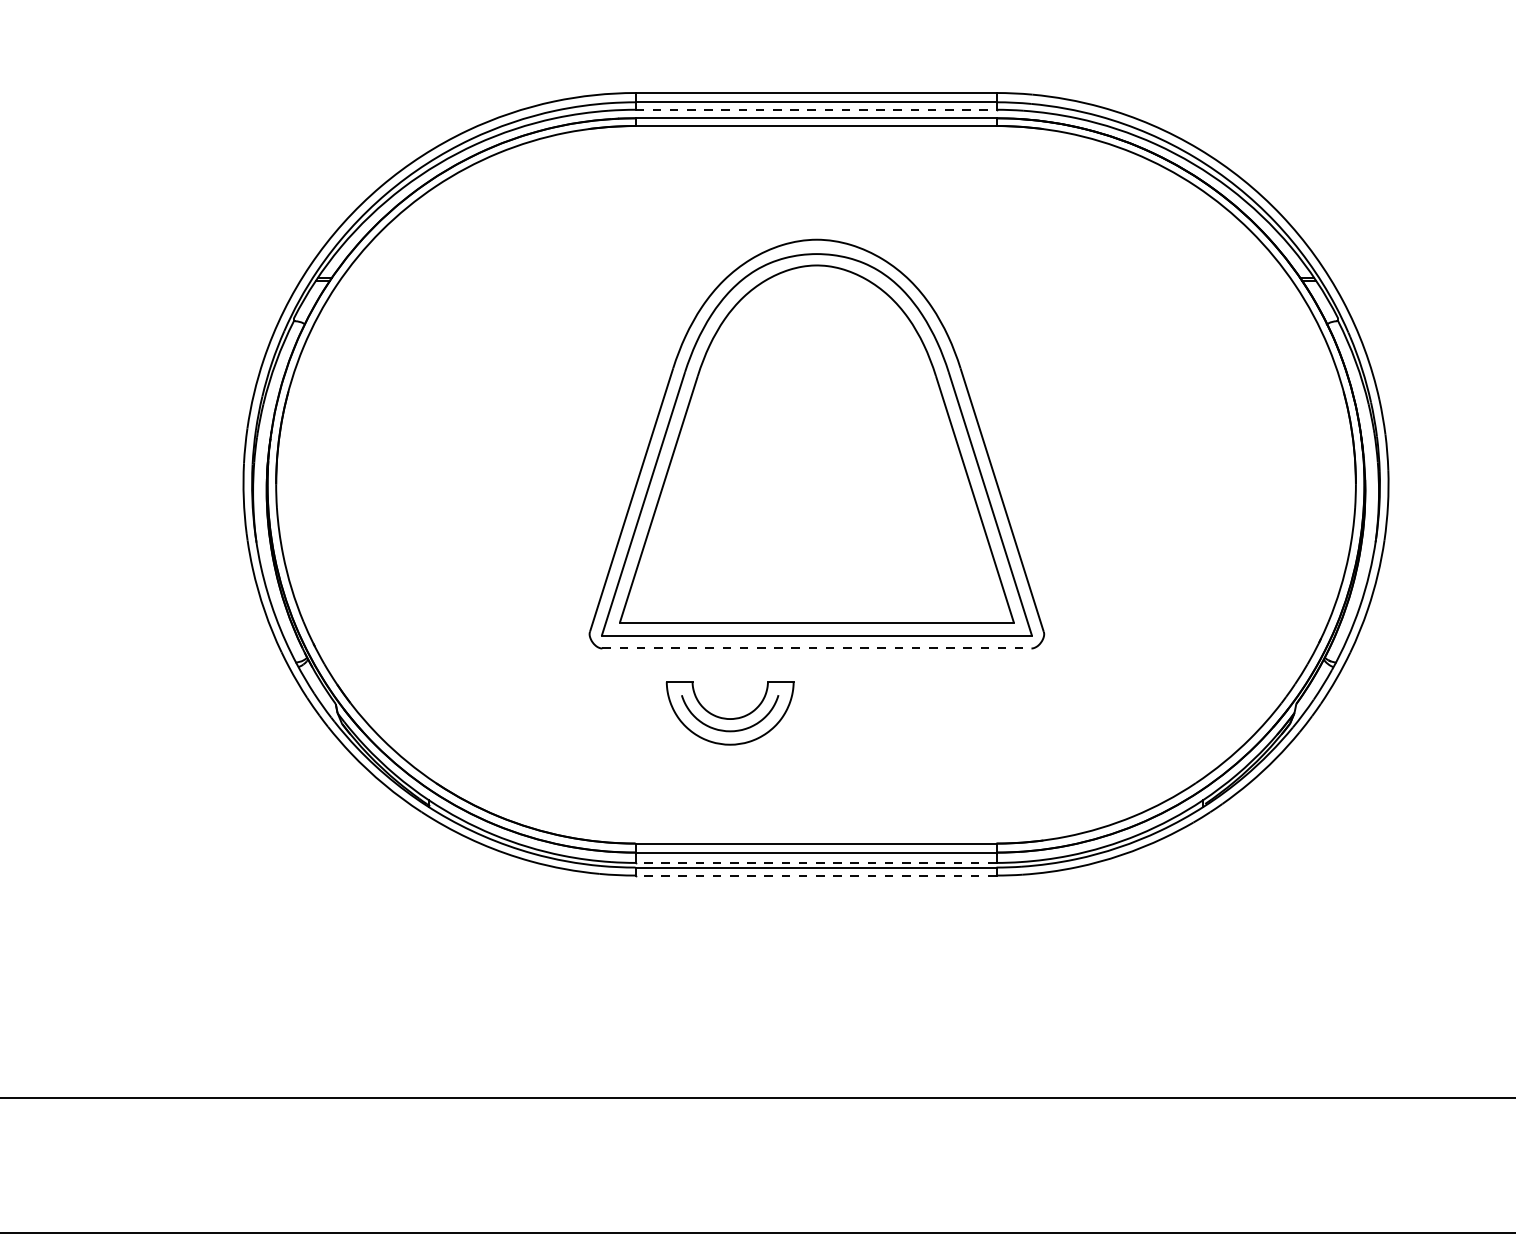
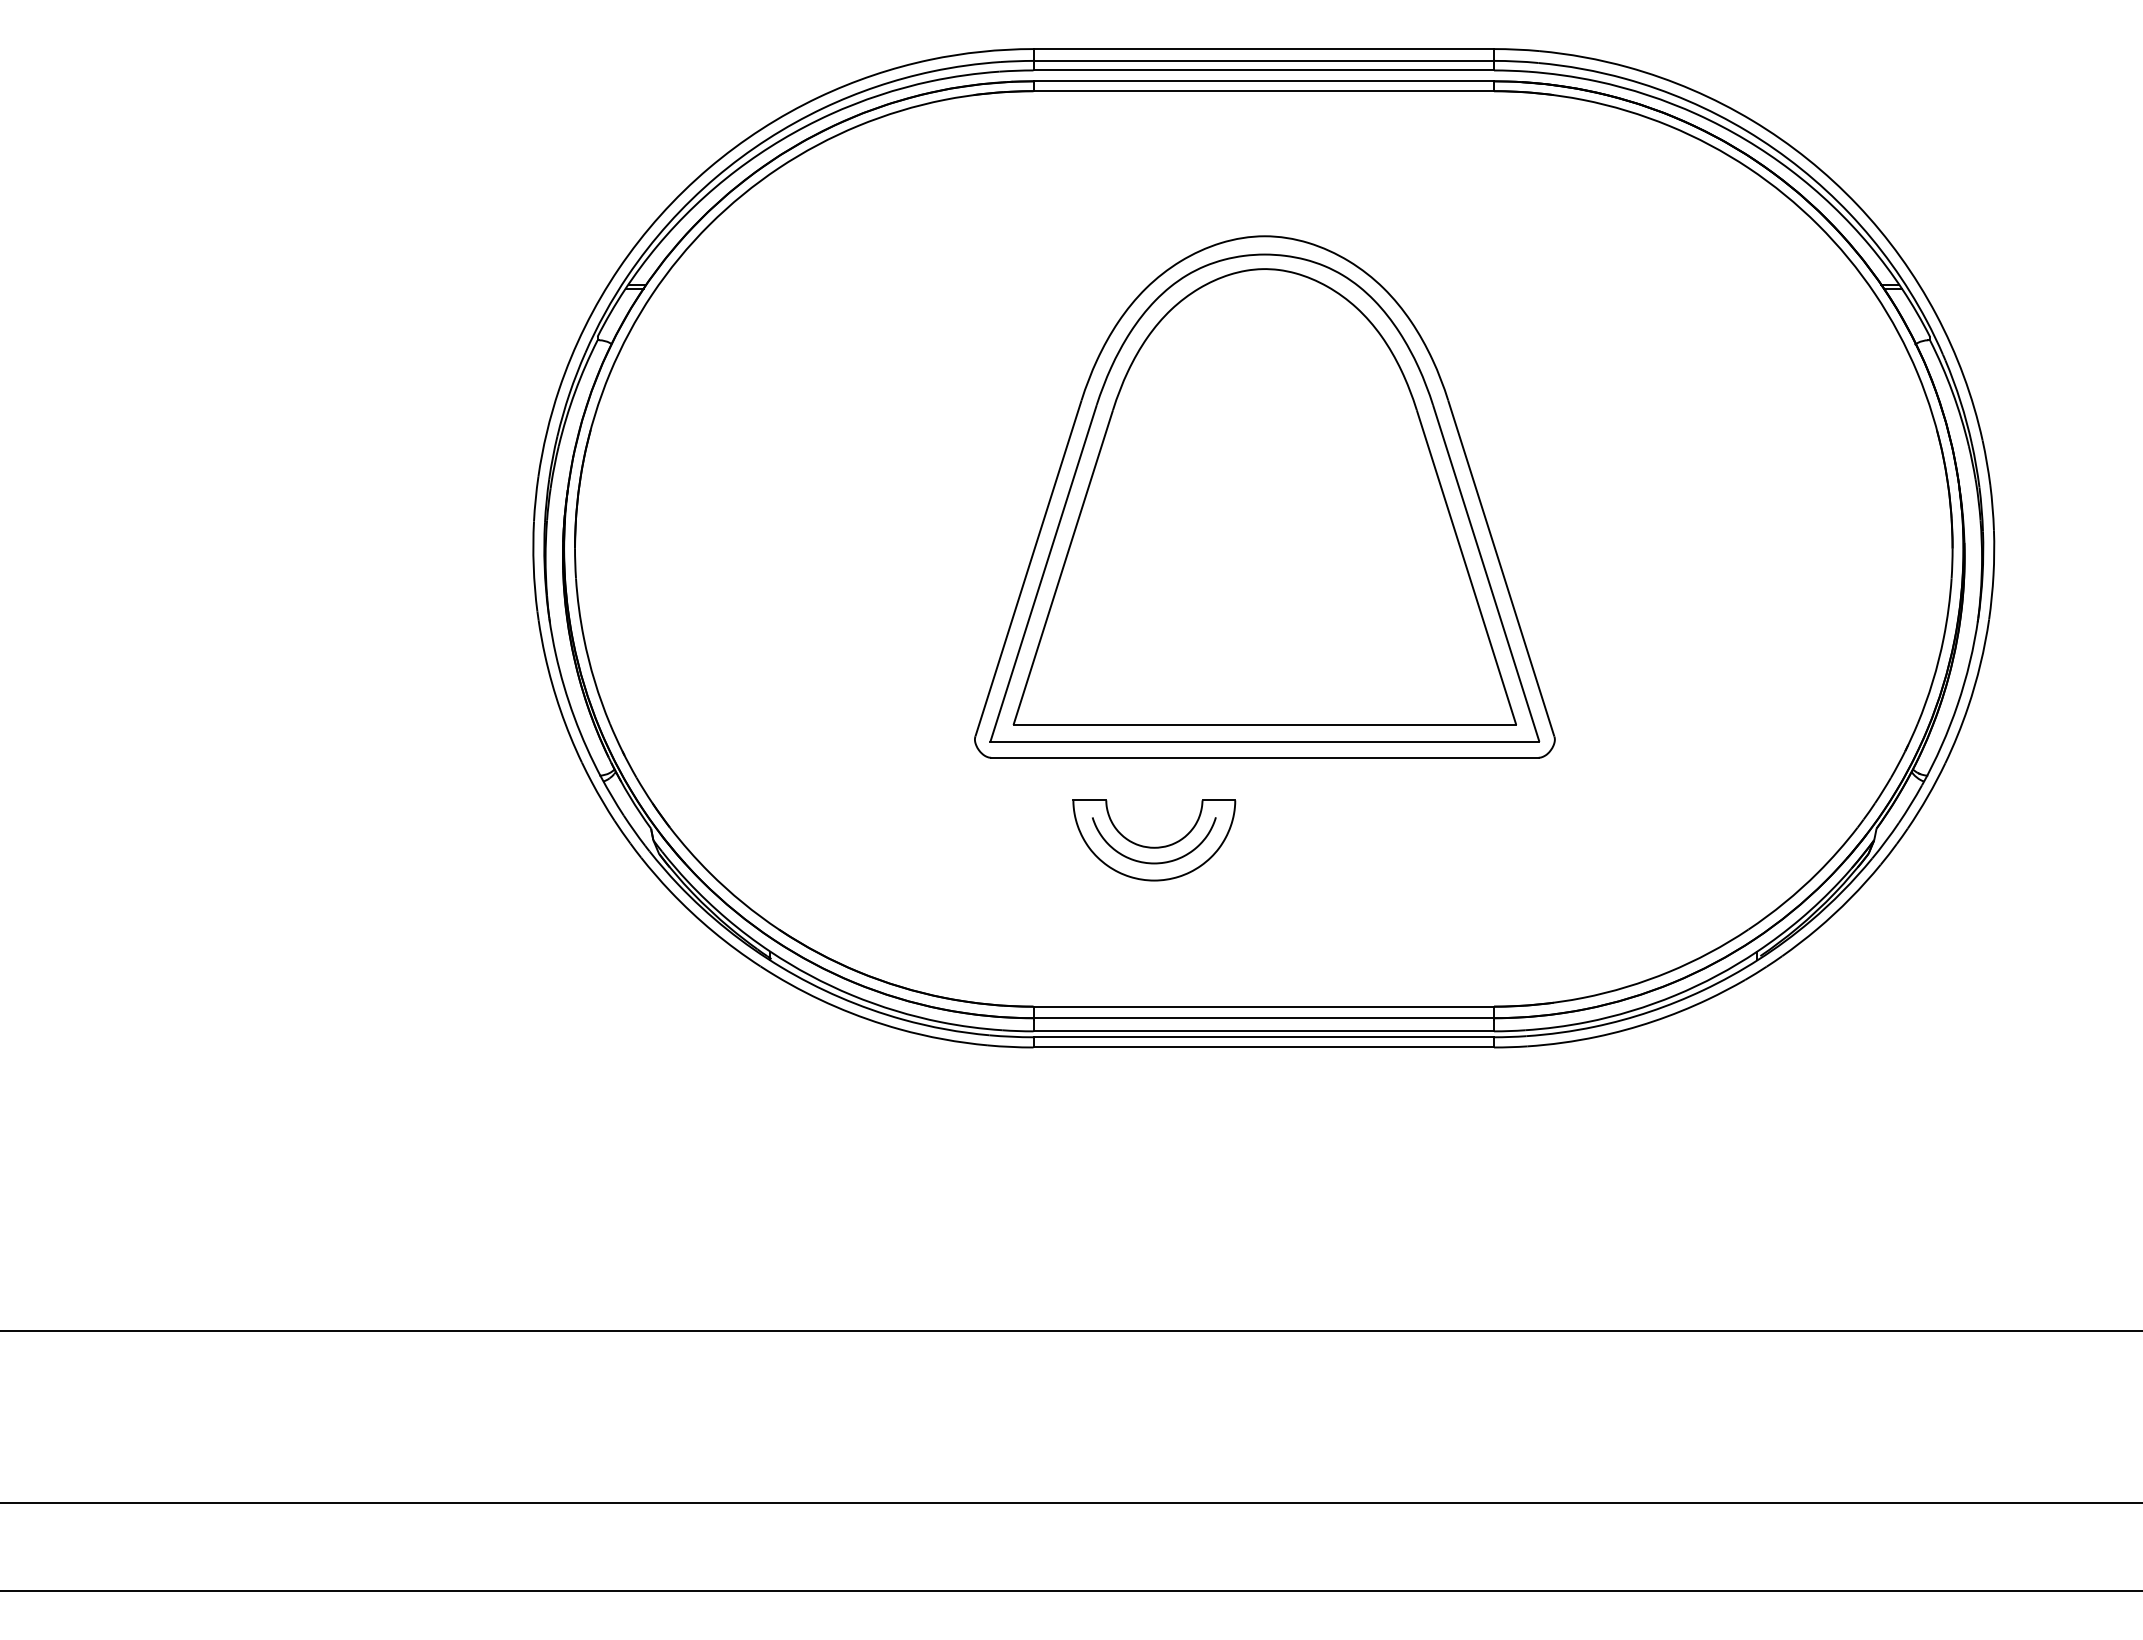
line: (816, 109) -> (1264, 70), dashed -> solid
line: (816, 648) -> (1264, 757), dashed -> solid
line: (815, 863) -> (1263, 1031), dashed -> solid
line: (815, 875) -> (1263, 1047), dashed -> solid

